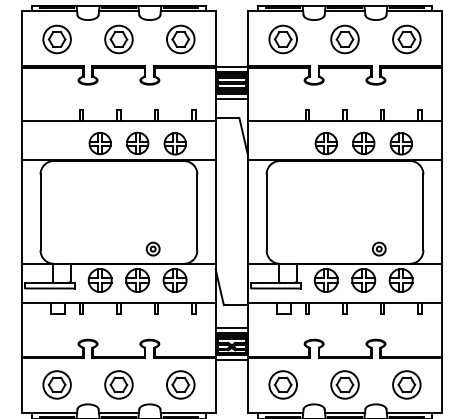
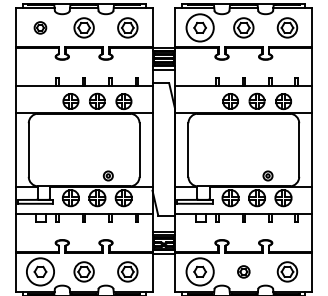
part: (56, 39) -> (40, 27), size x0.6
circle: (282, 39) -> (199, 27), size x1.4
circle: (56, 384) -> (40, 271), size x1.4
circle: (282, 384) -> (199, 271), size x1.4
part: (344, 384) -> (243, 271), size x0.6

